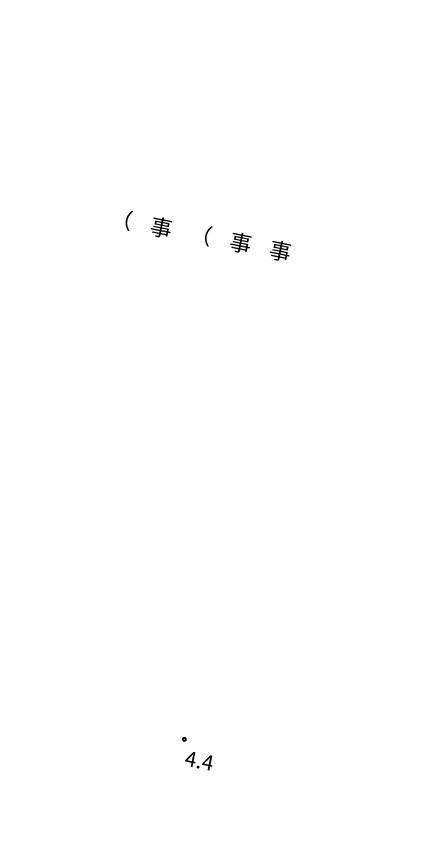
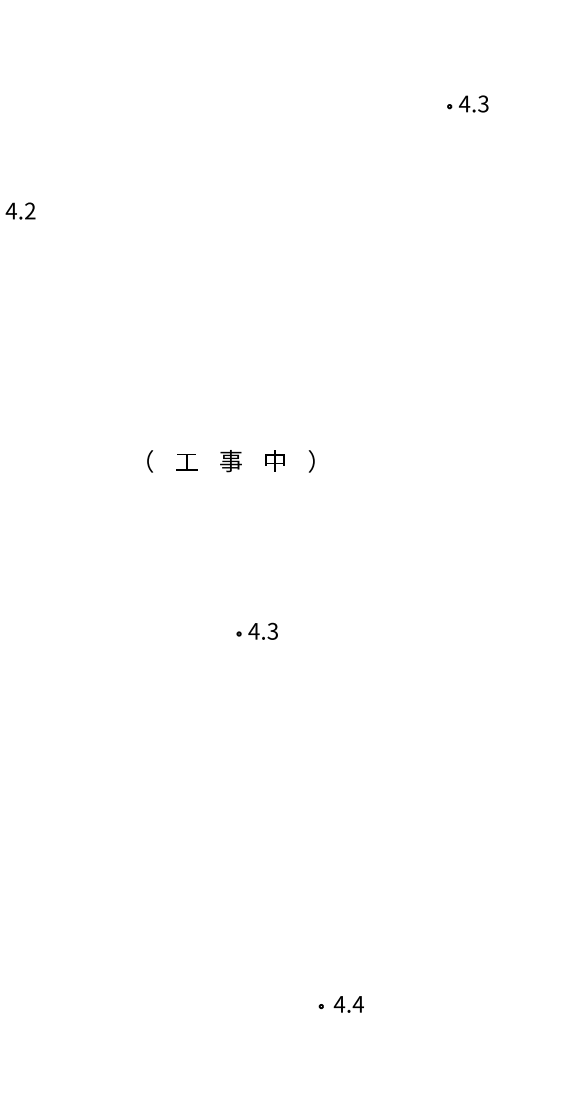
text: (161, 227) -> (186, 461), 事 -> 工
text: (200, 234) -> (230, 460), （ -> 事
text: (240, 243) -> (275, 461), 事 -> 中
text: (280, 250) -> (319, 461), 事 -> ）
part: (193, 391) -> (256, 630), added
text: (198, 760) -> (348, 1004), moved

